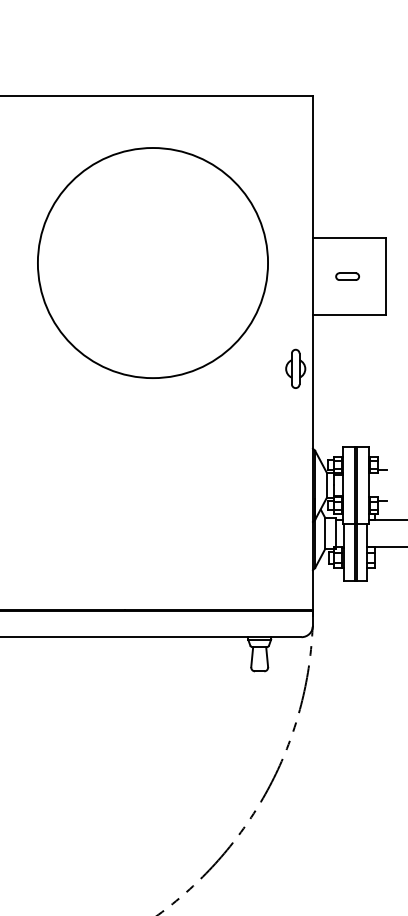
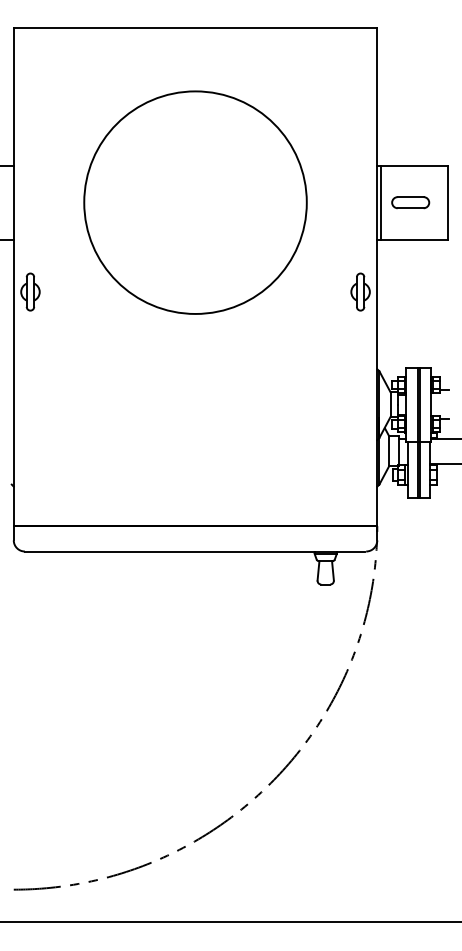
circle: (152, 262) -> (195, 202), moved
line: (317, 276) -> (381, 202), added
part: (347, 276) -> (410, 202), size x1.67

